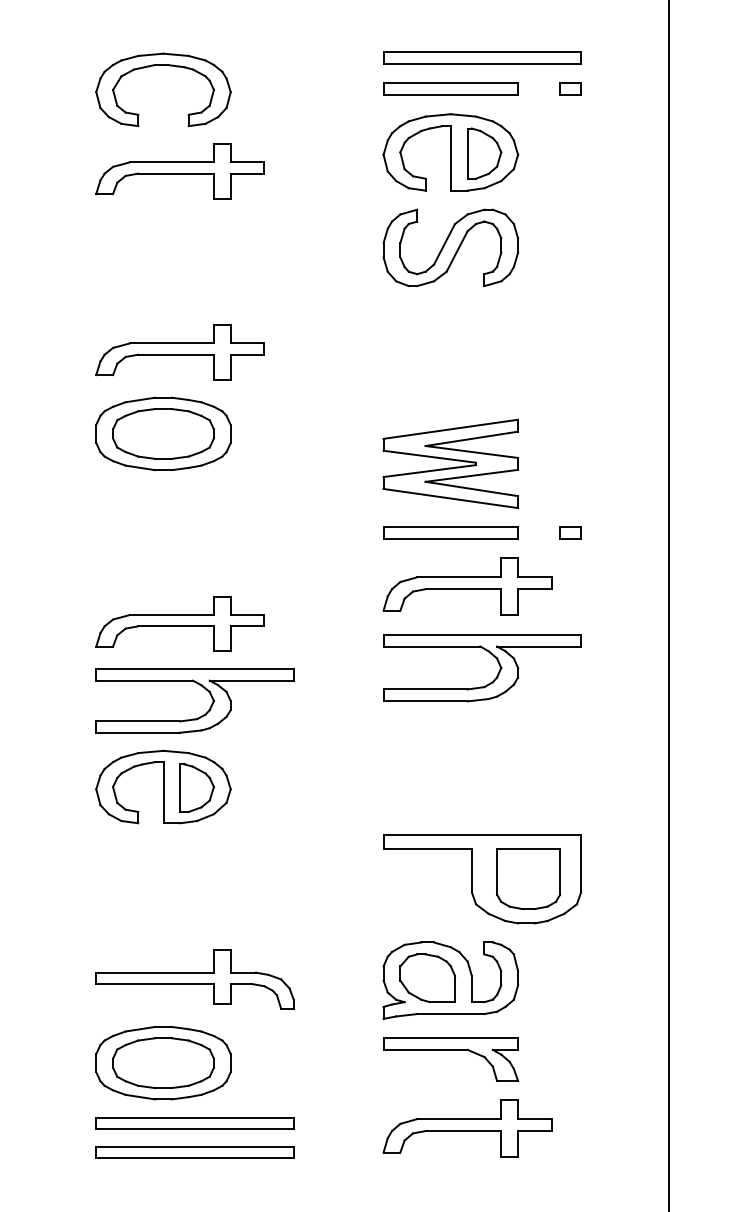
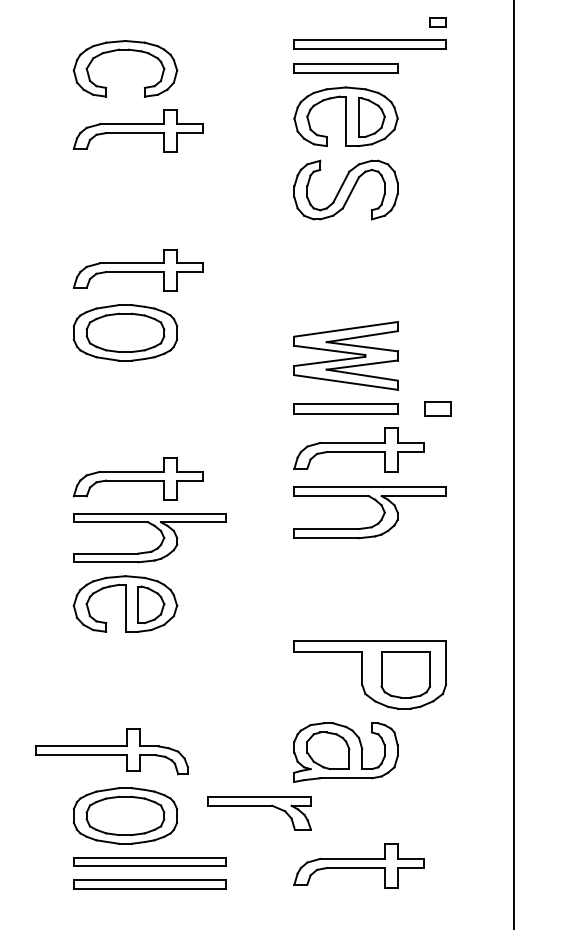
part: (570, 88) -> (437, 21), moved
part: (570, 532) -> (437, 408), size x1.6
part: (194, 979) -> (111, 751), moved
part: (451, 1050) -> (259, 806), moved

